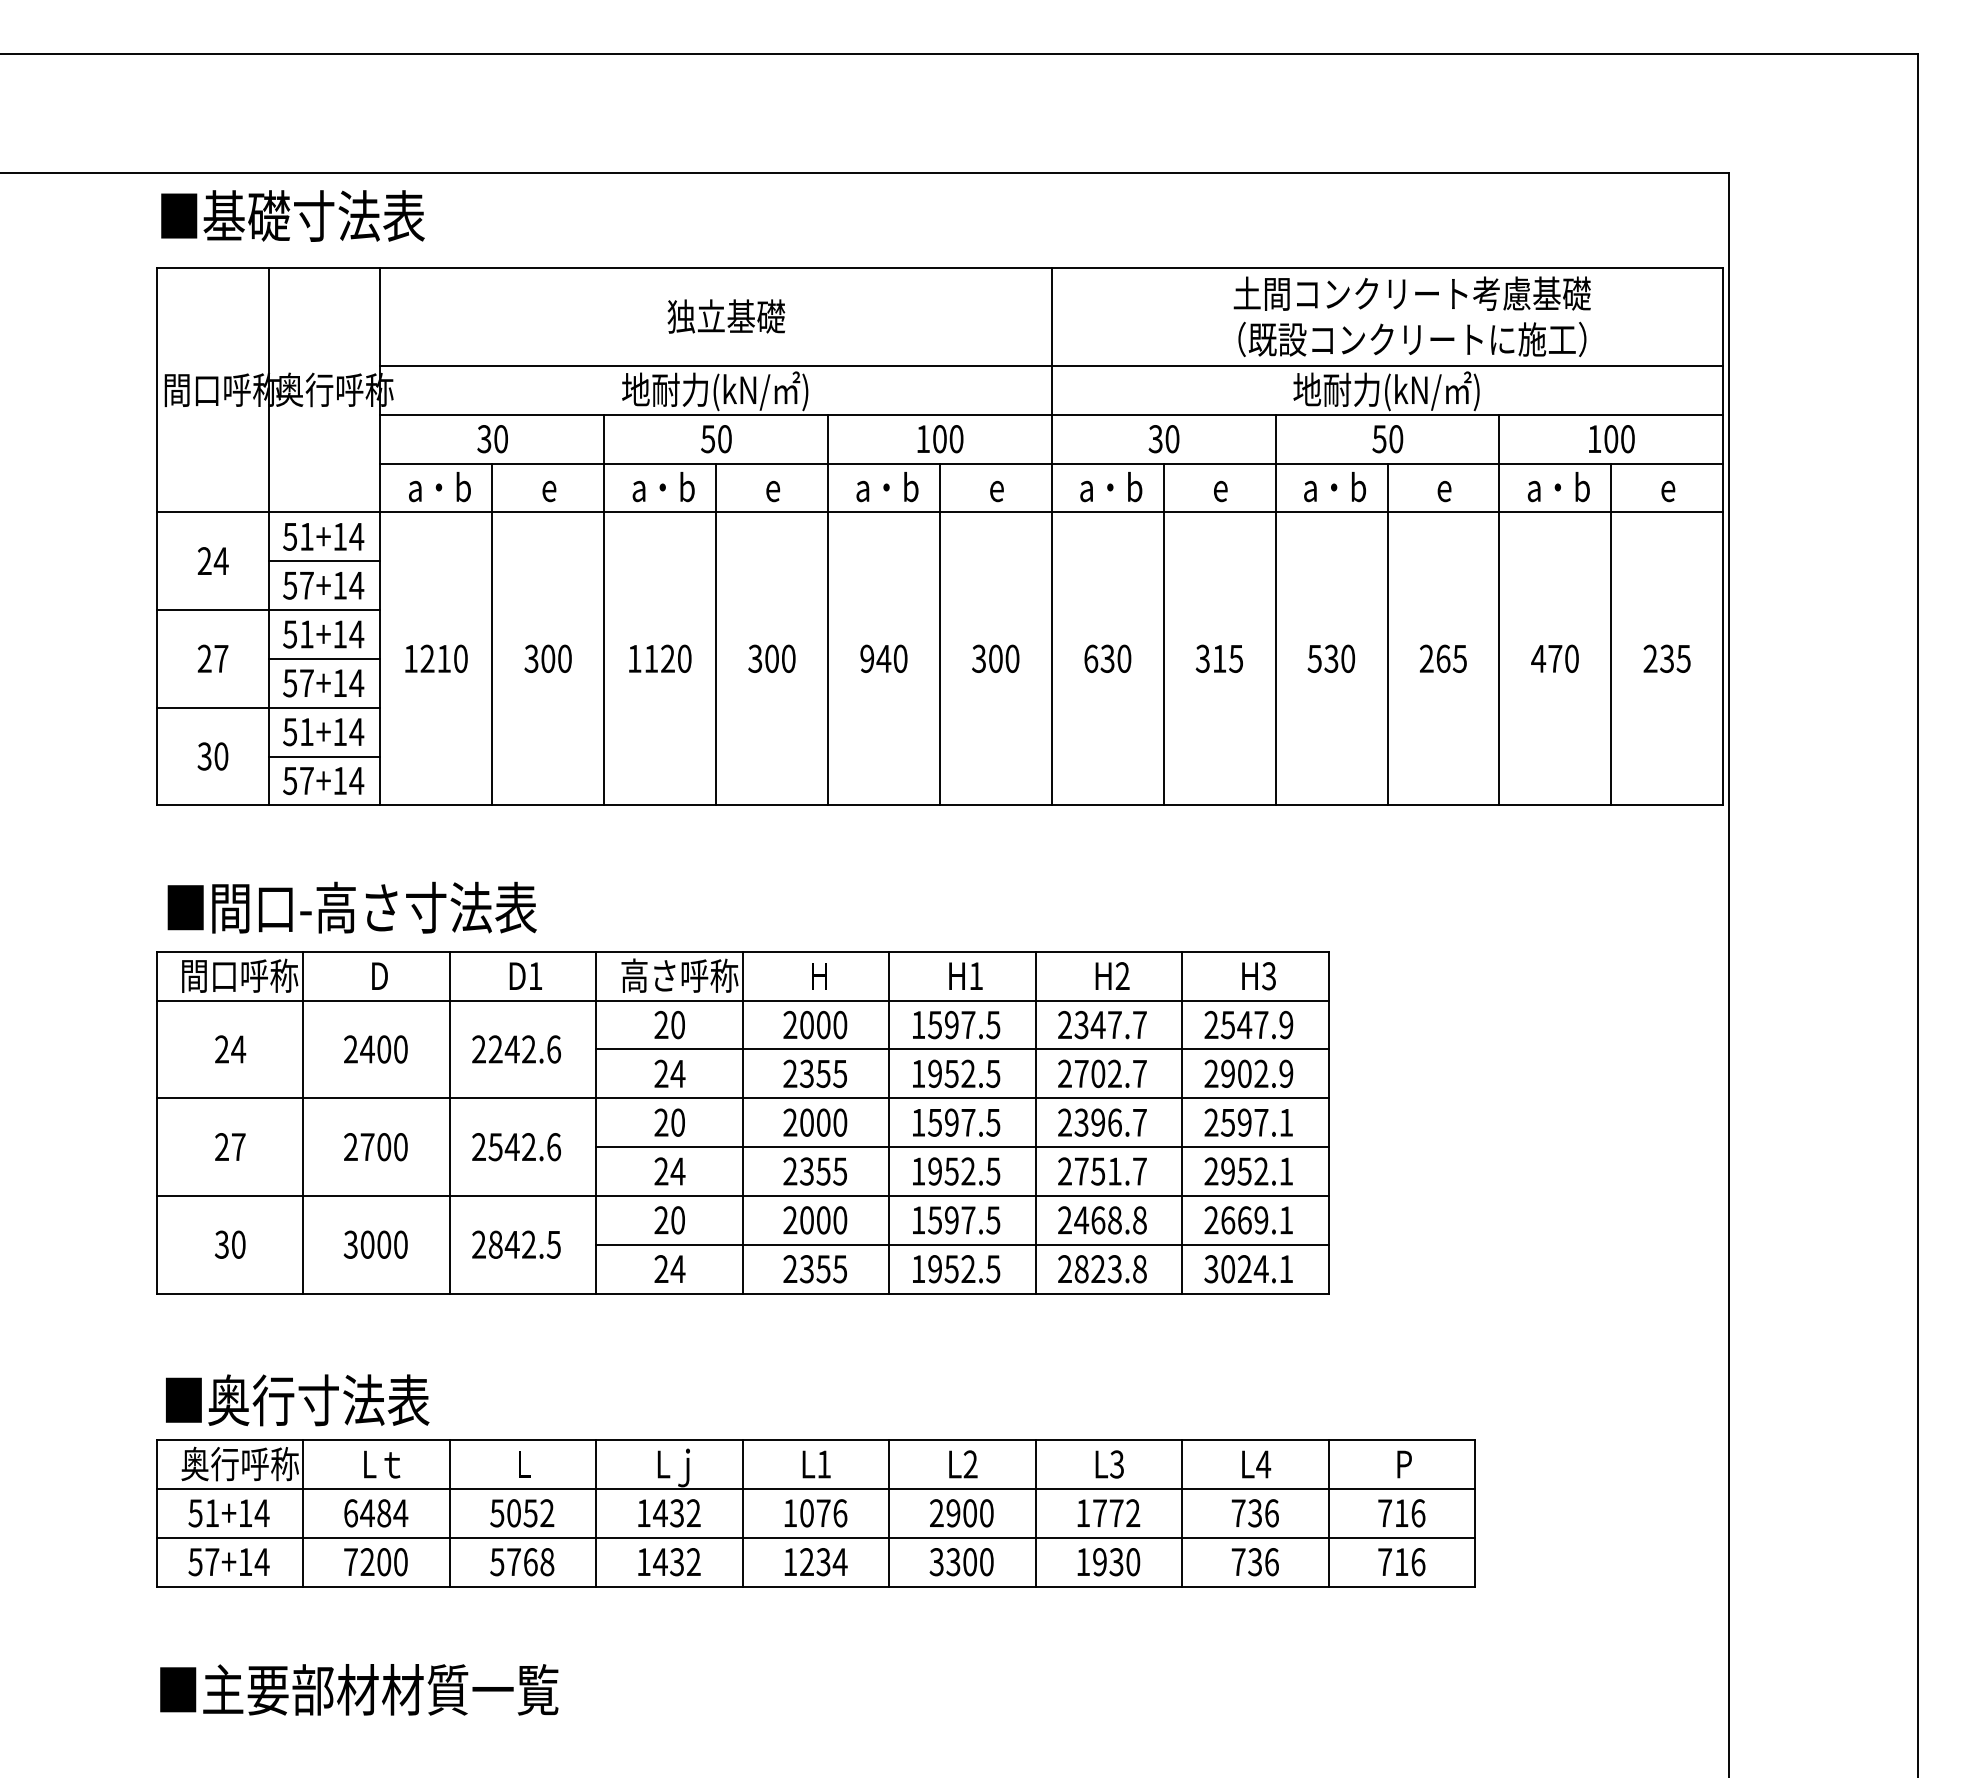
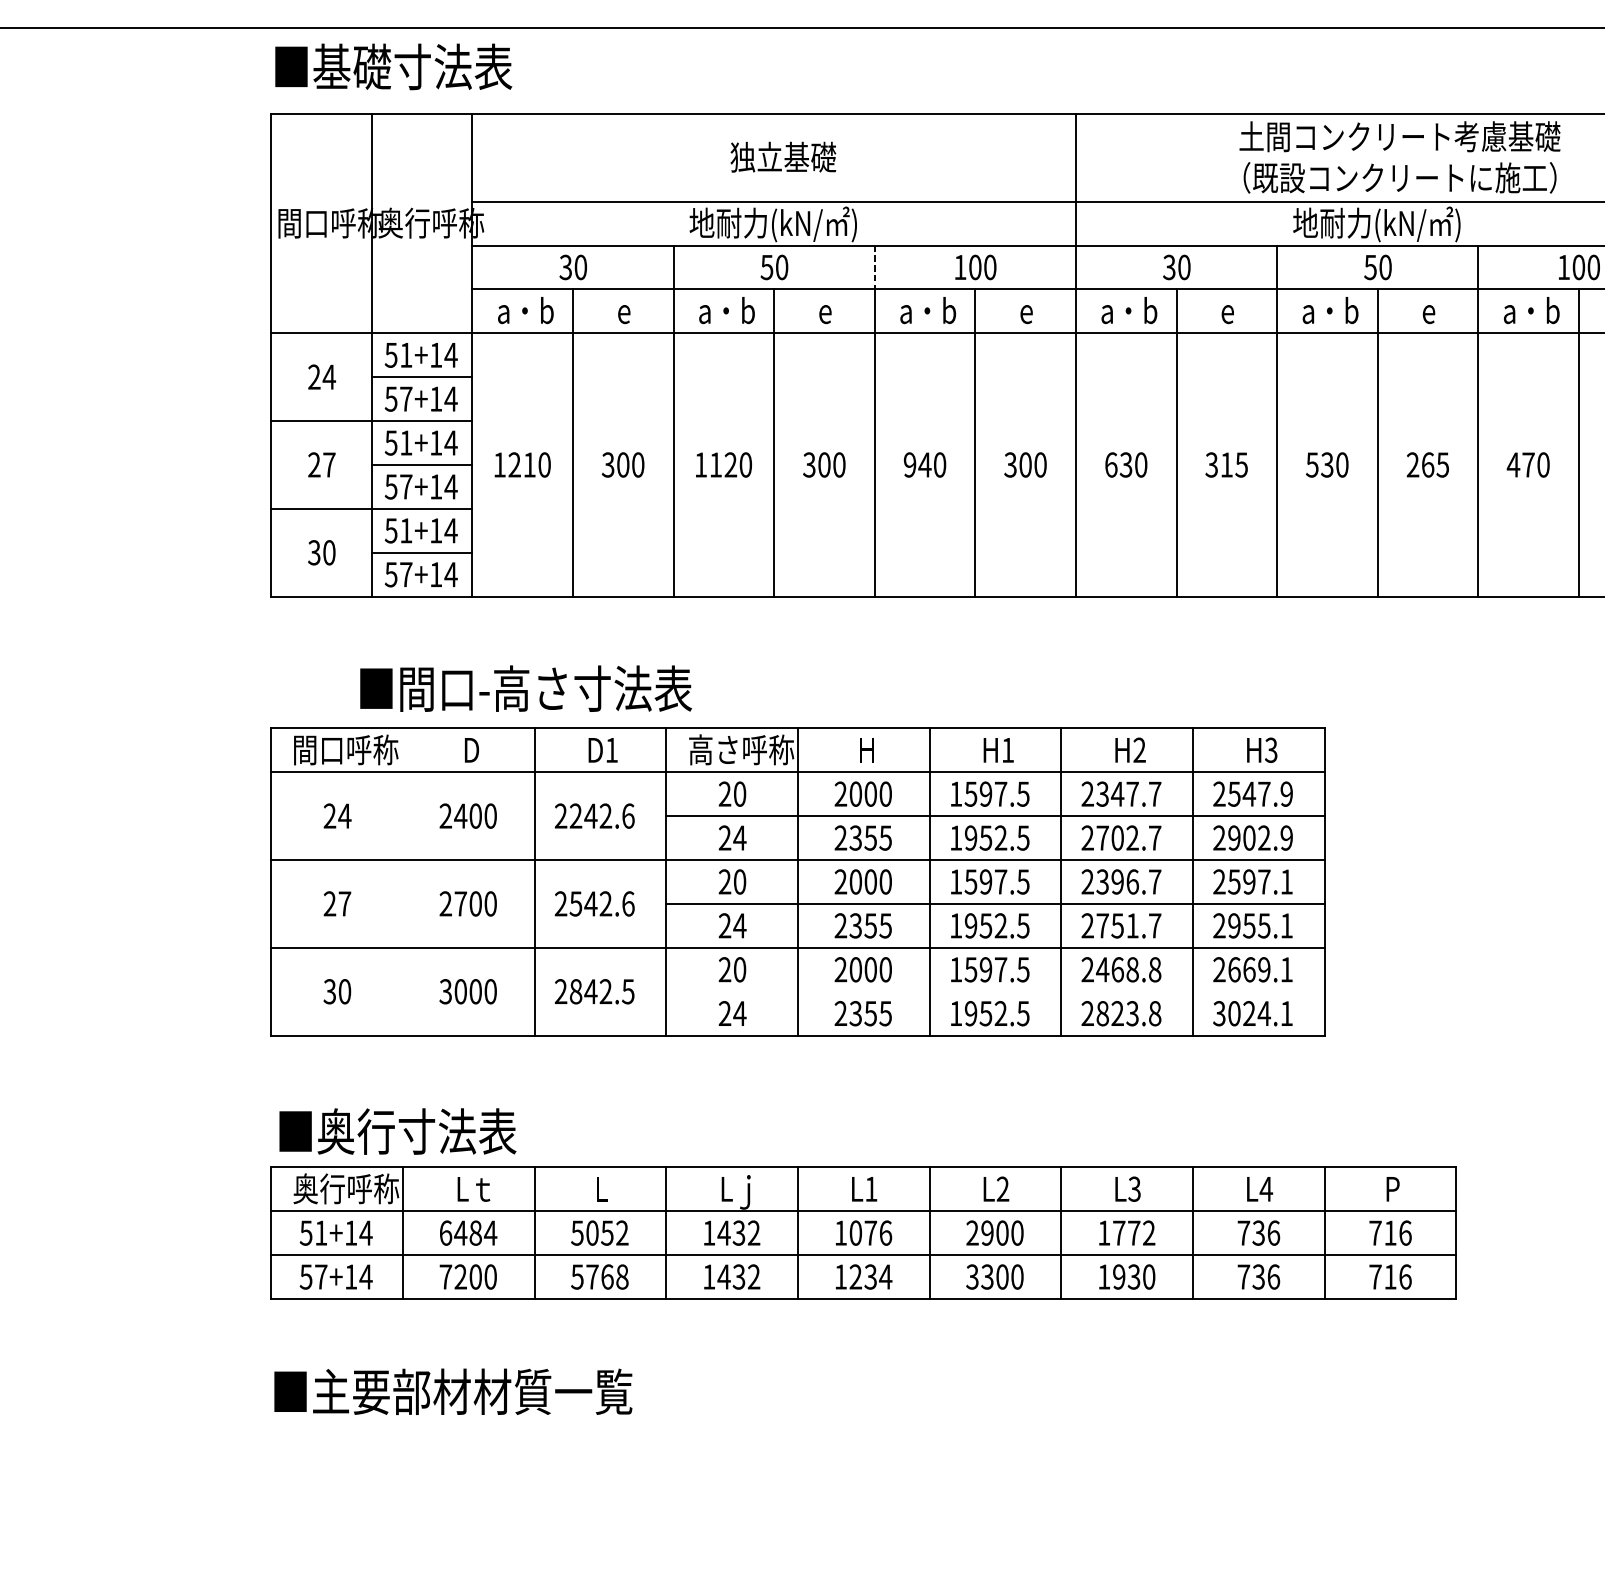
line: (828, 439) -> (875, 267), solid -> dashed
text: (351, 907) -> (525, 688), moved
line: (303, 1122) -> (403, 881), removed
text: (1261, 1171) -> (1264, 925), 2952.1 -> 2955.1
line: (962, 1244) -> (995, 991), removed

